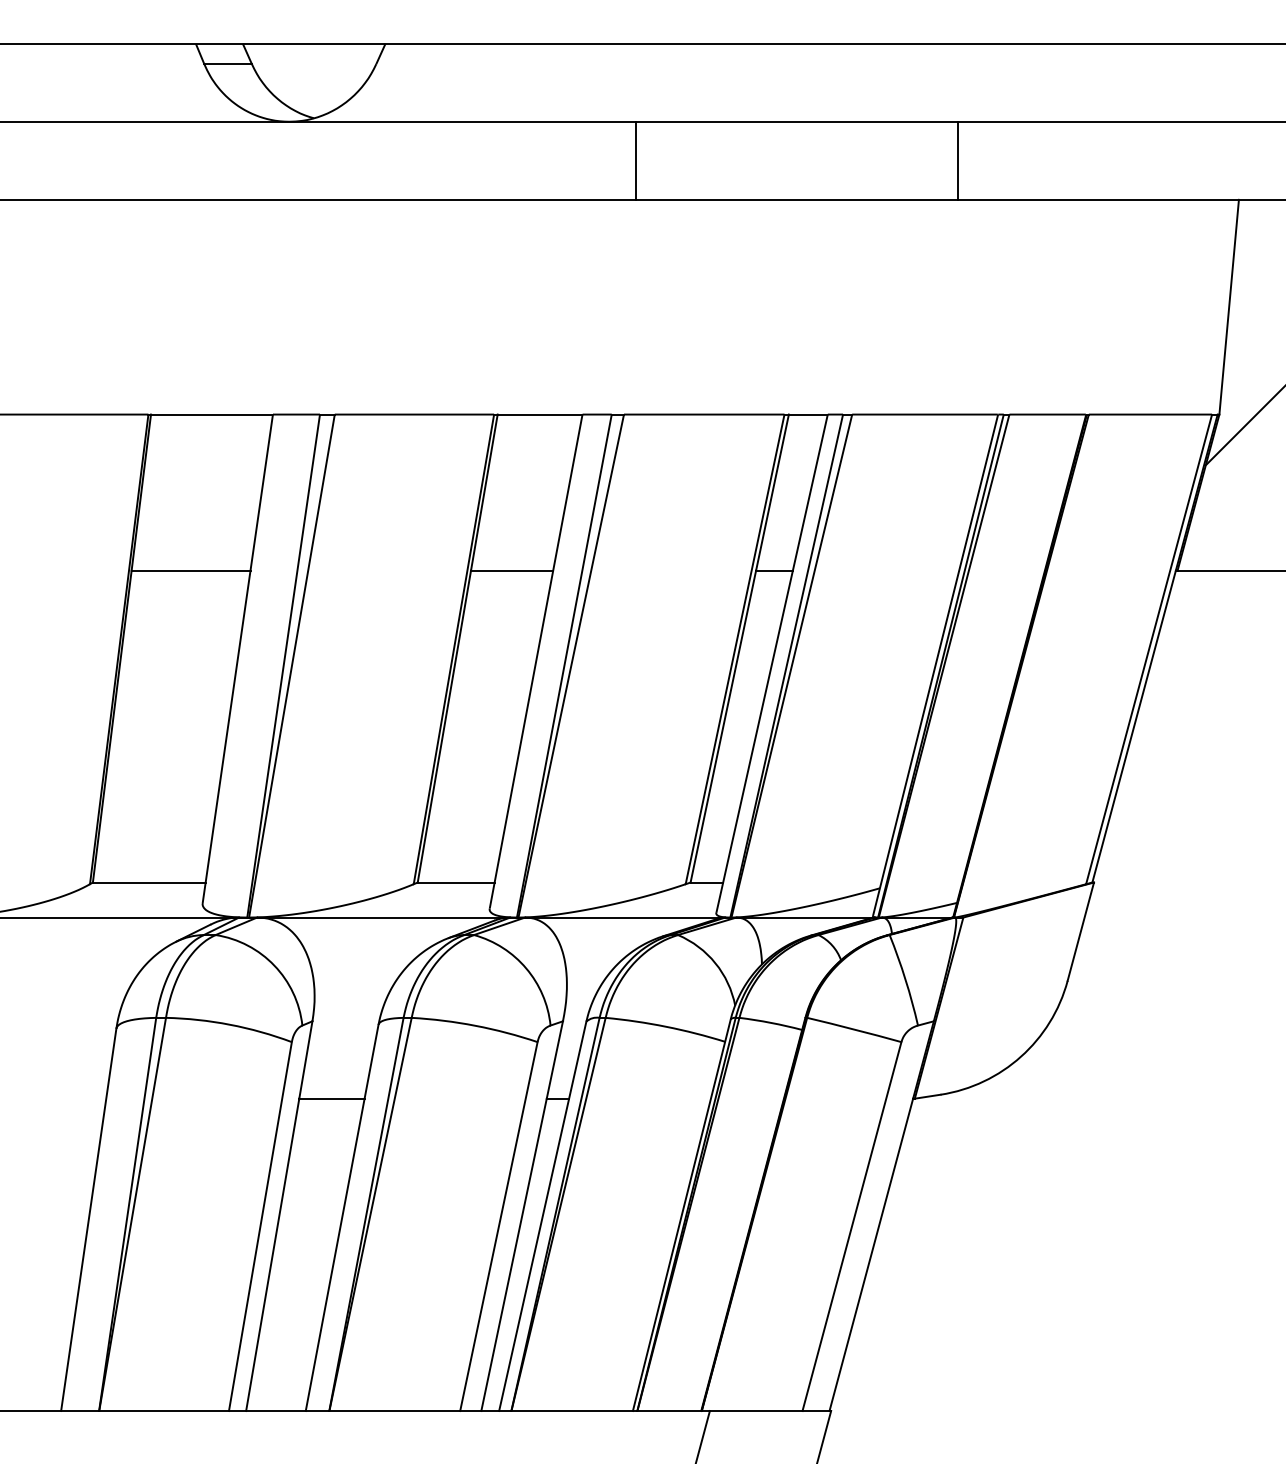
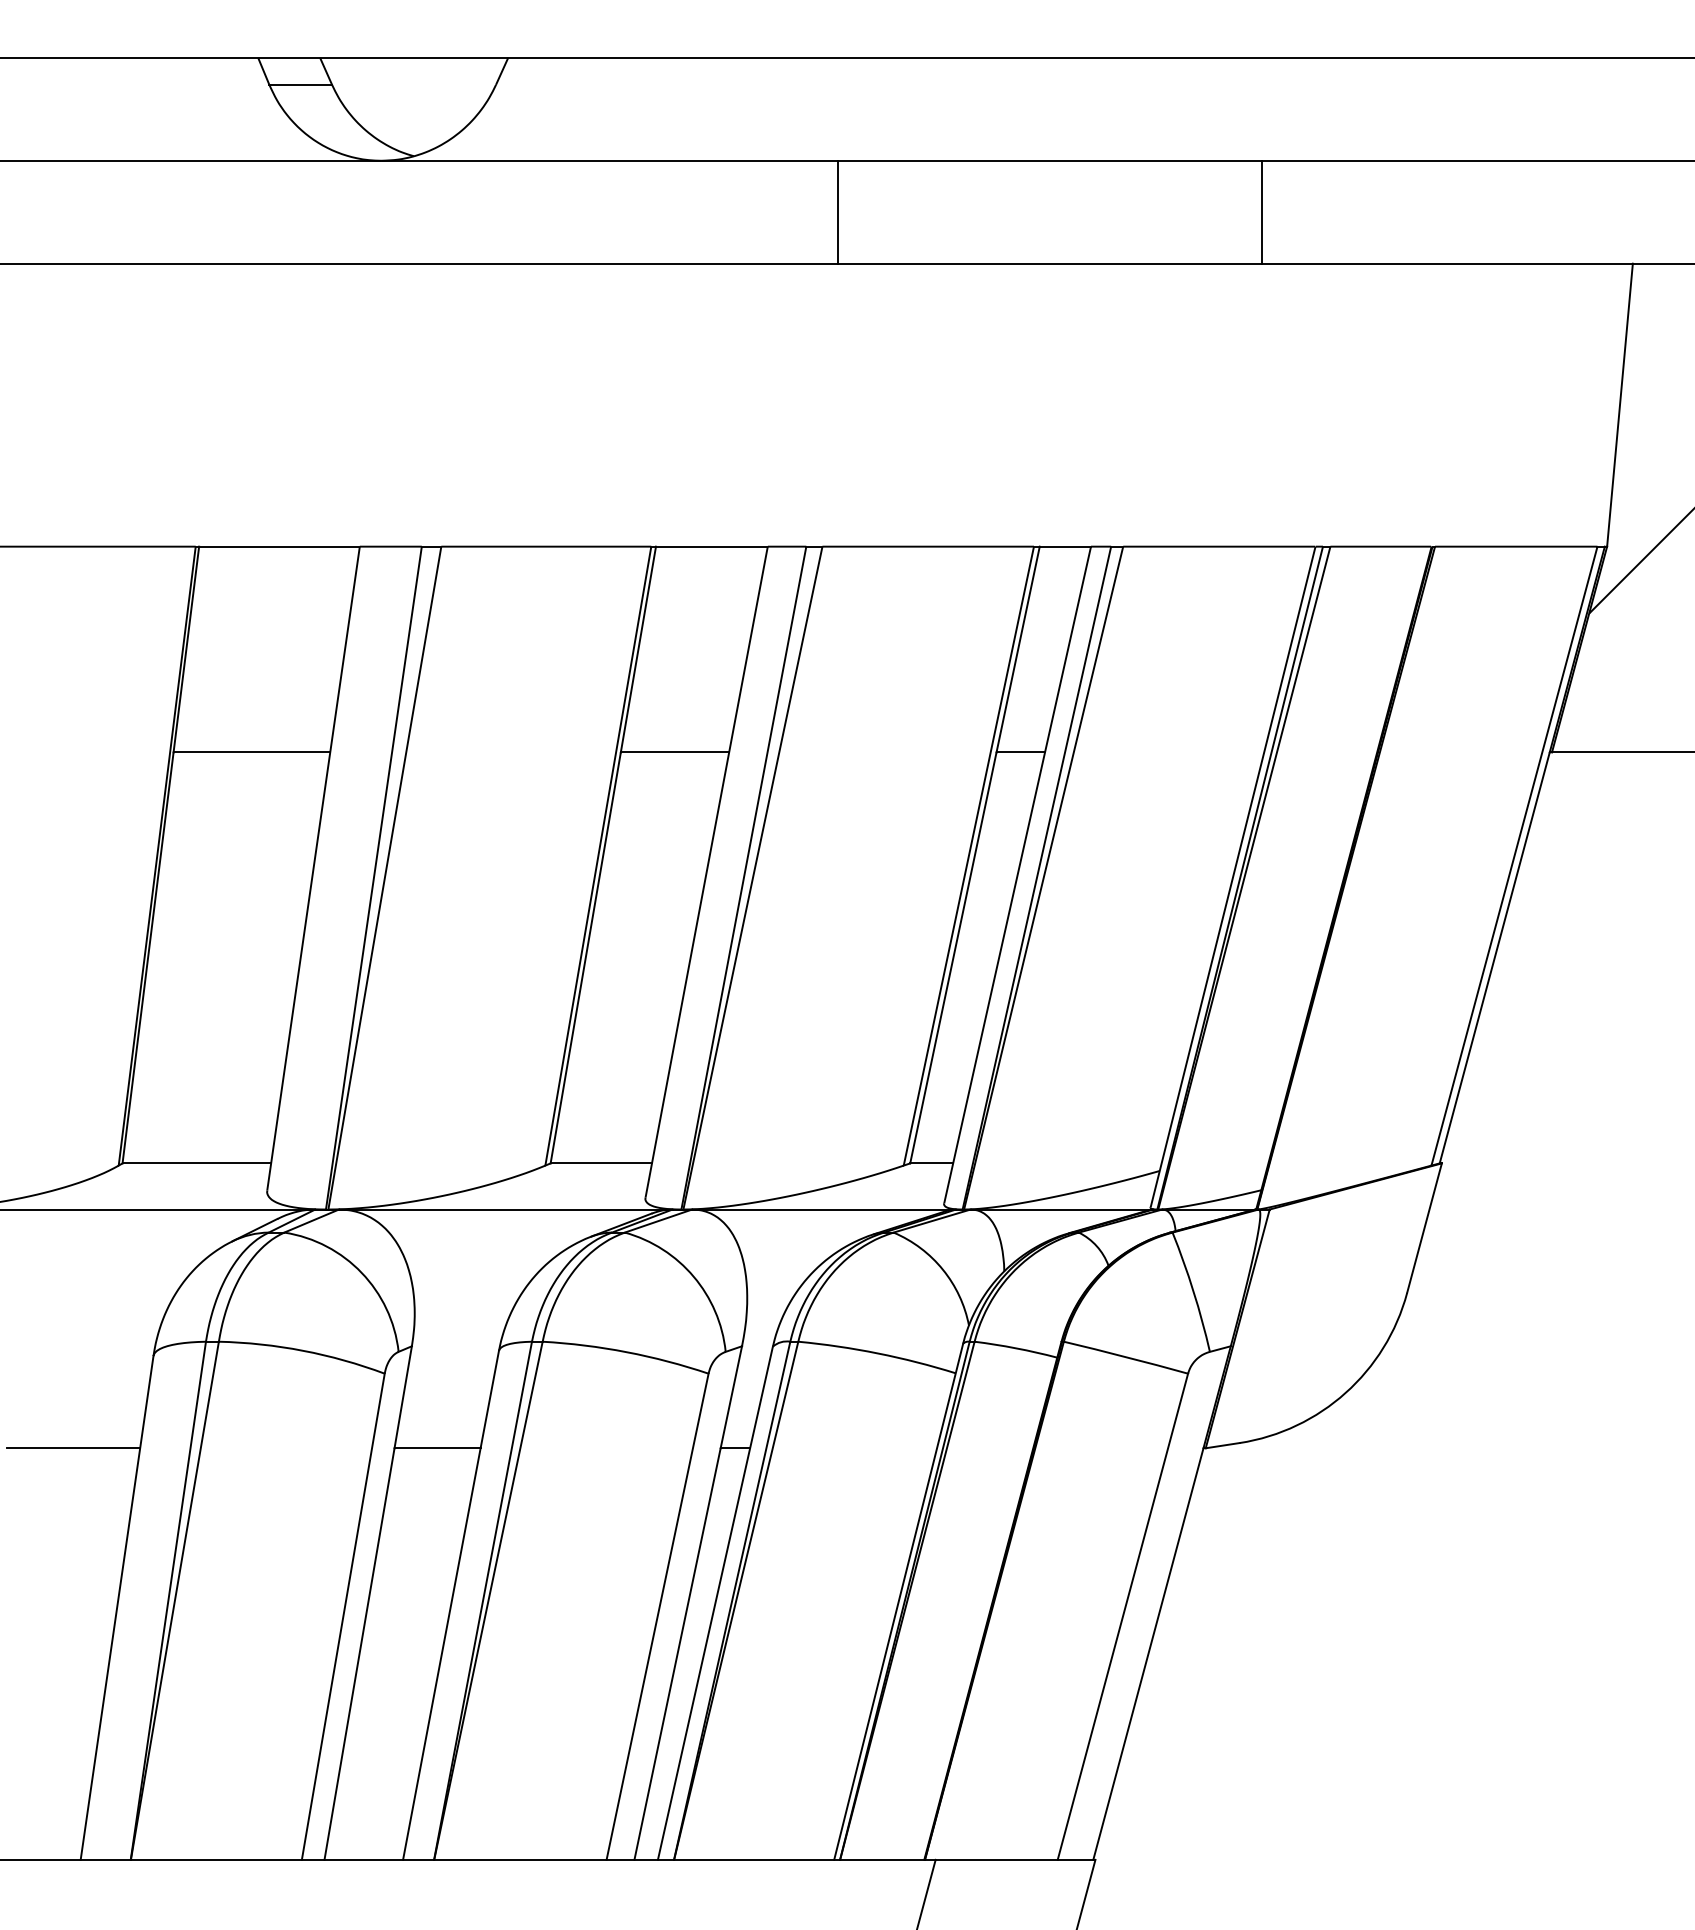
line: (55, 1098) -> (73, 1448), added

